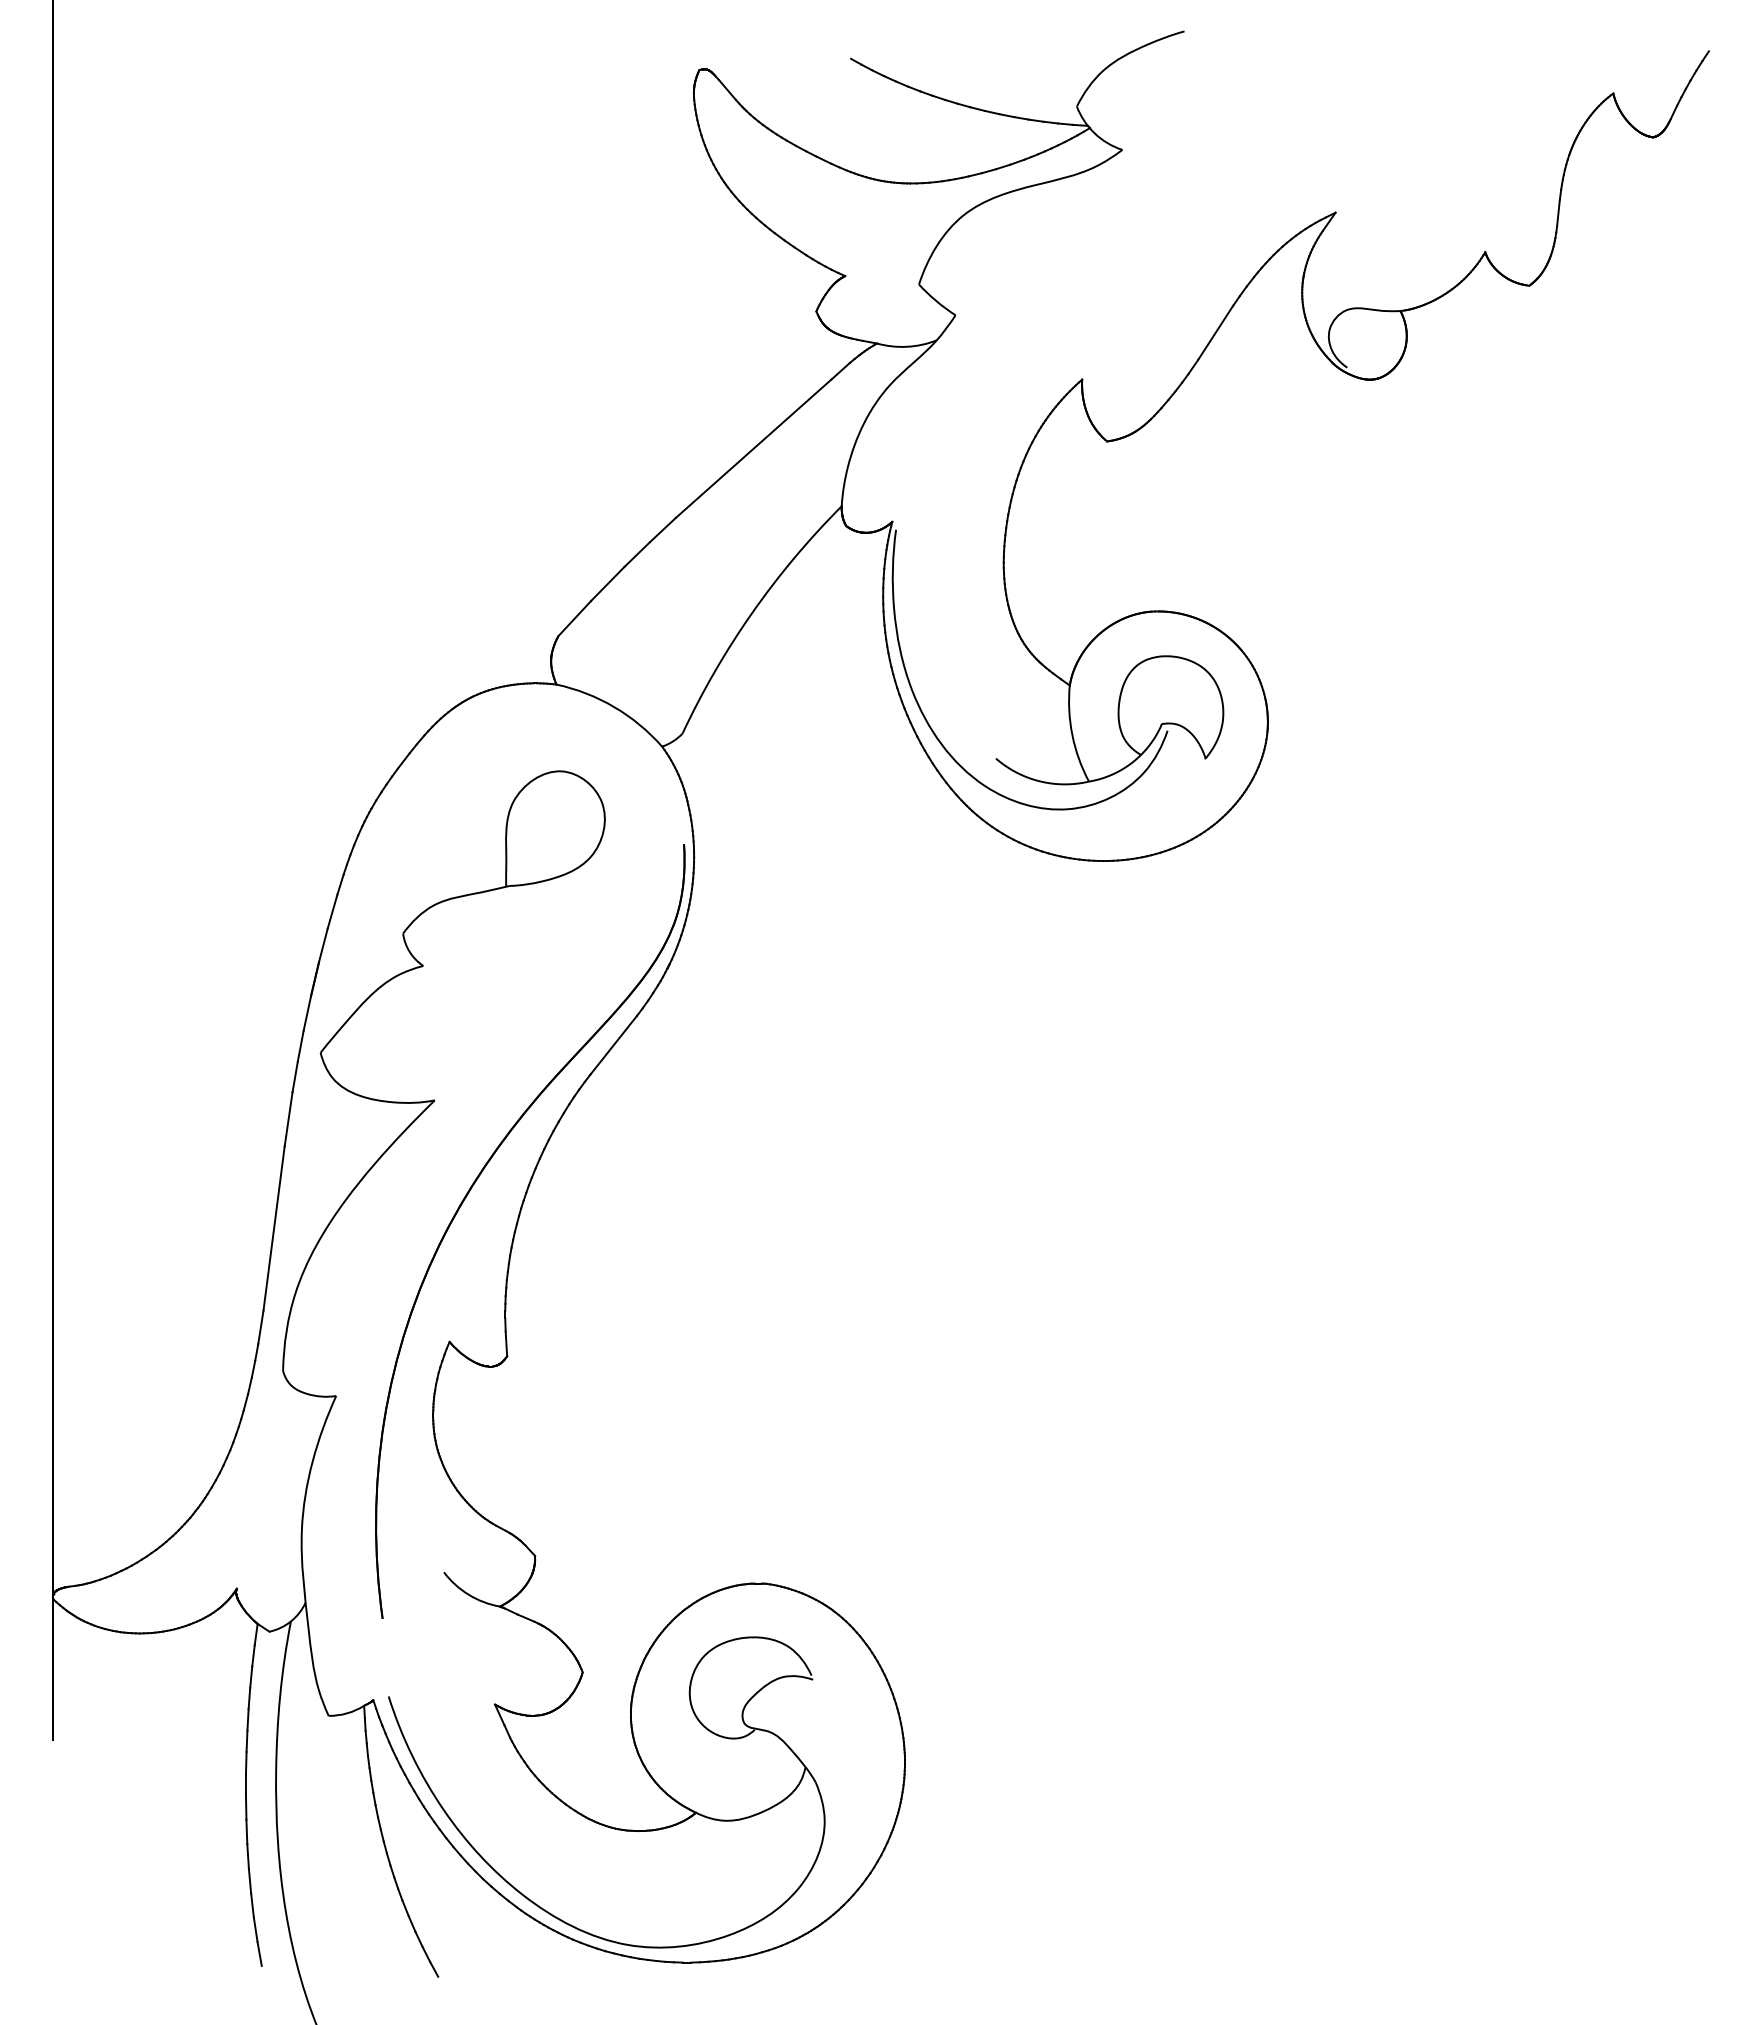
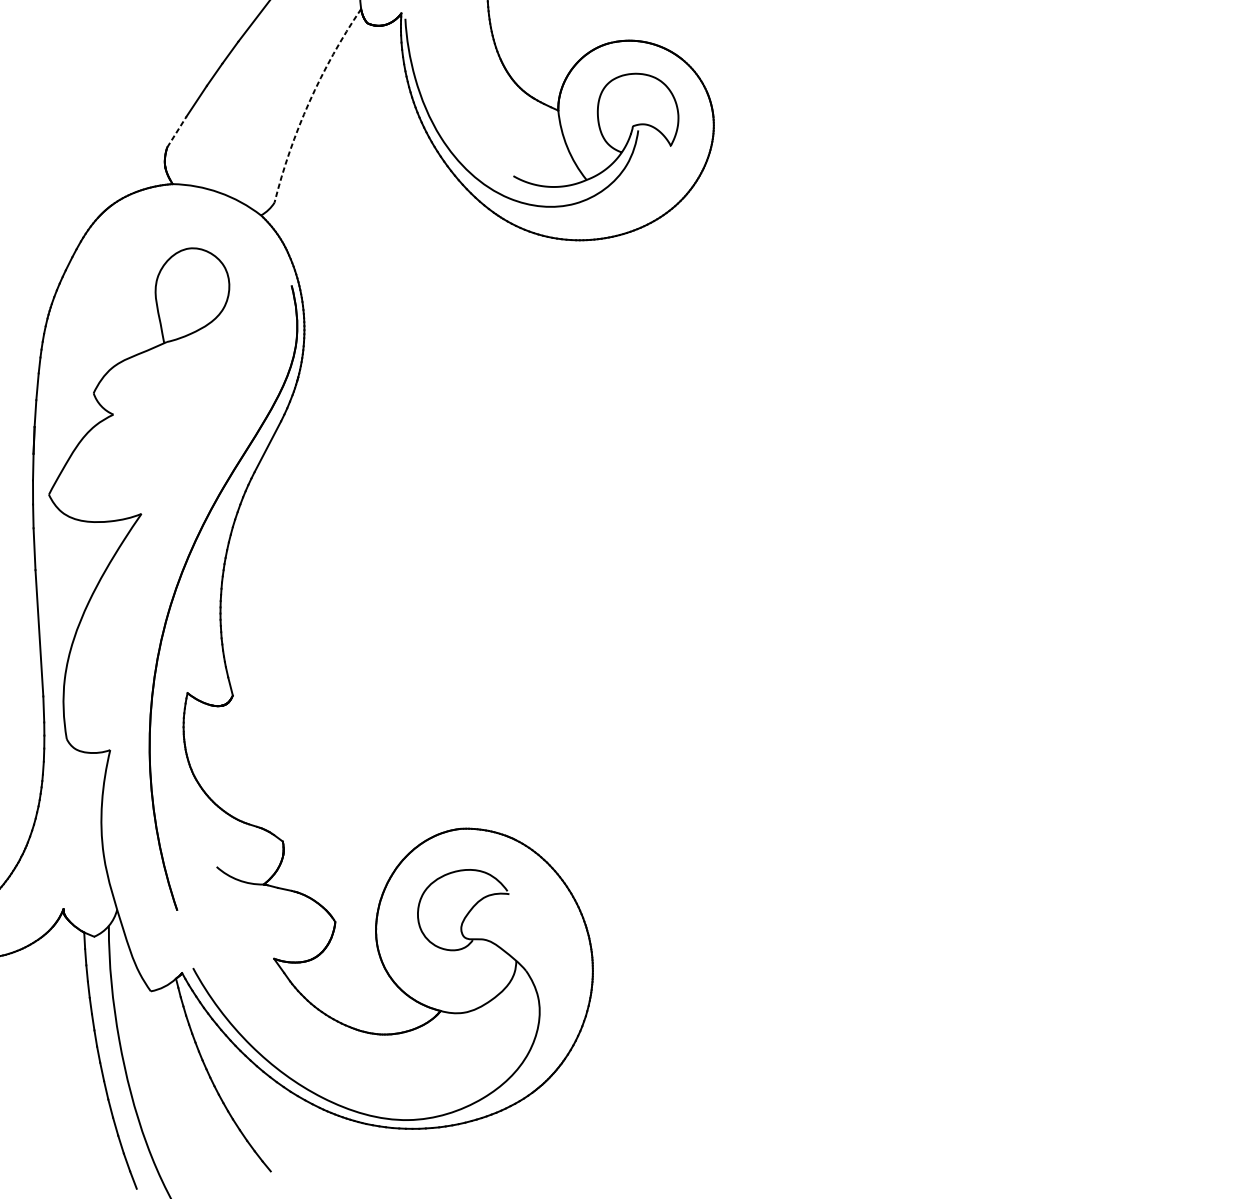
arc: (752, 613) -> (309, 102), solid -> dashed
line: (574, 618) -> (176, 131), solid -> dashed

